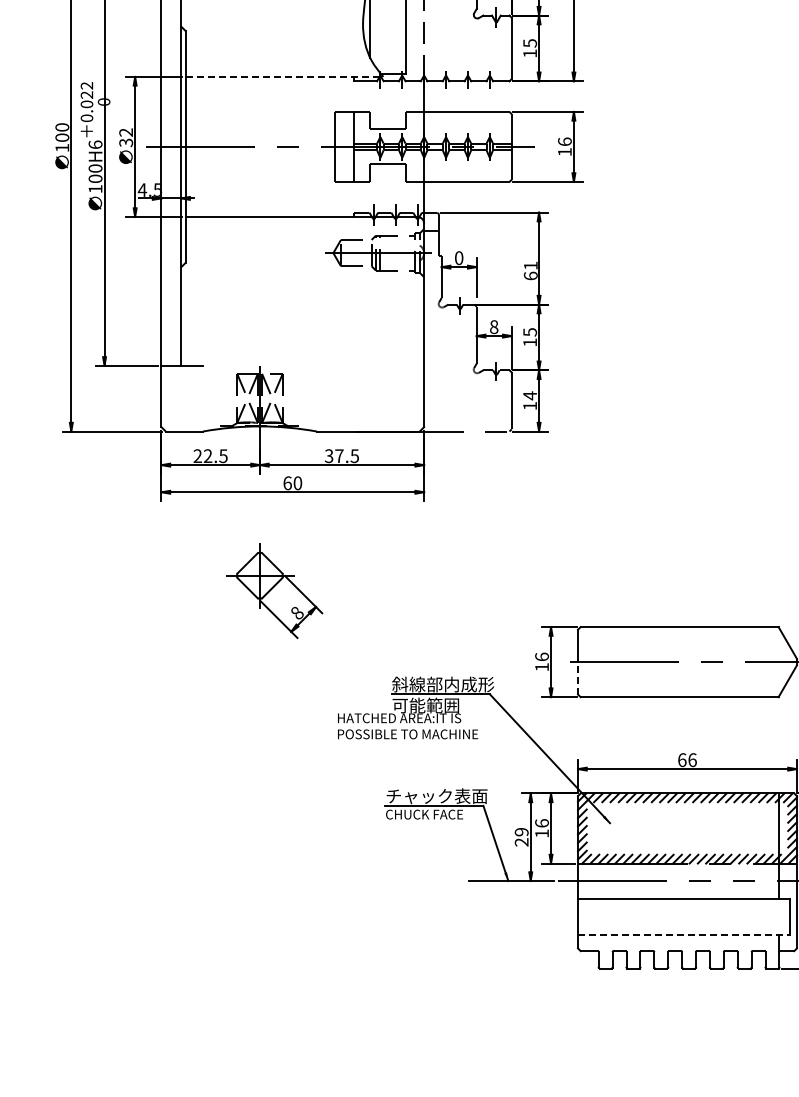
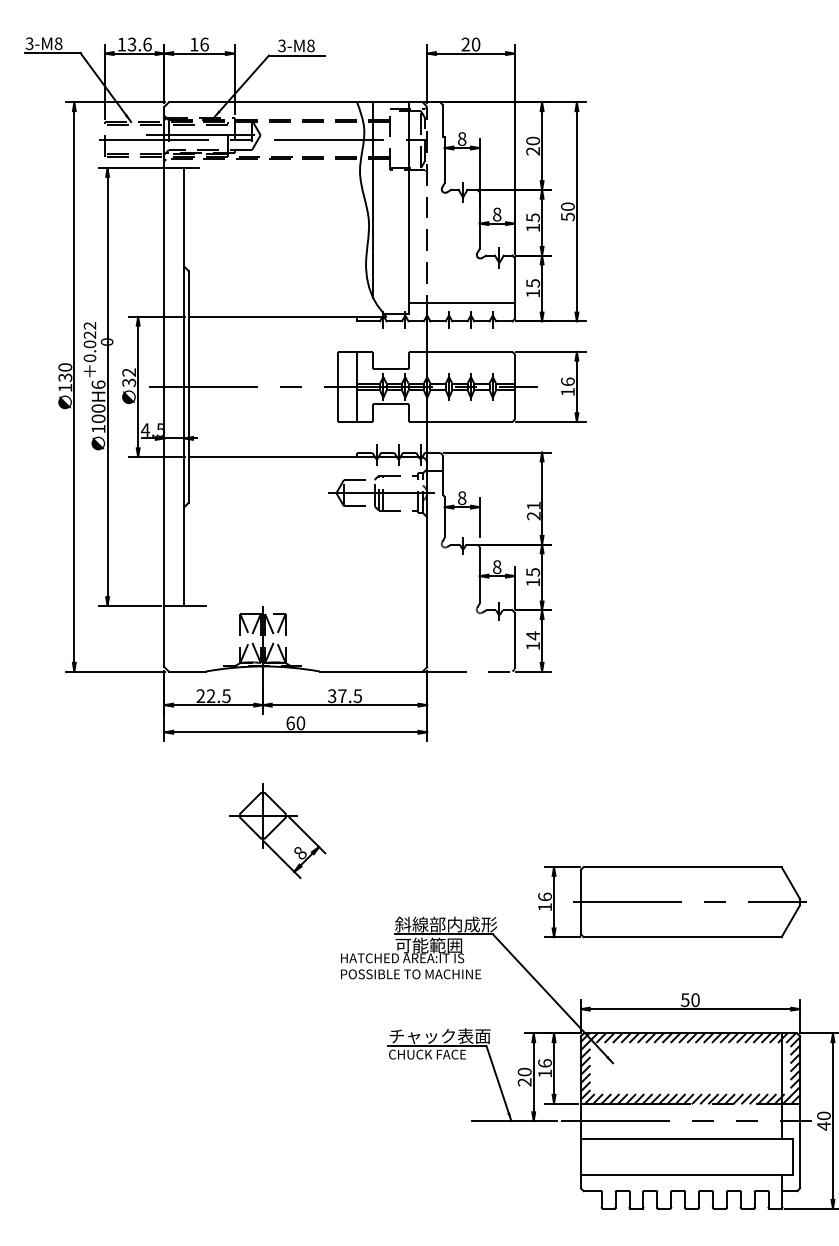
line: (458, 63) -> (461, 303), added
line: (284, 76) -> (287, 316), dashed -> solid
text: (62, 137) -> (65, 377), 100 -> 130
text: (459, 257) -> (462, 497), 0 -> 8
text: (530, 275) -> (533, 515), 61 -> 21
line: (578, 677) -> (581, 917), dashed -> solid
text: (687, 760) -> (690, 1000), 66 -> 50
text: (521, 832) -> (524, 1072), 29 -> 20
line: (683, 934) -> (686, 1174), dashed -> solid

